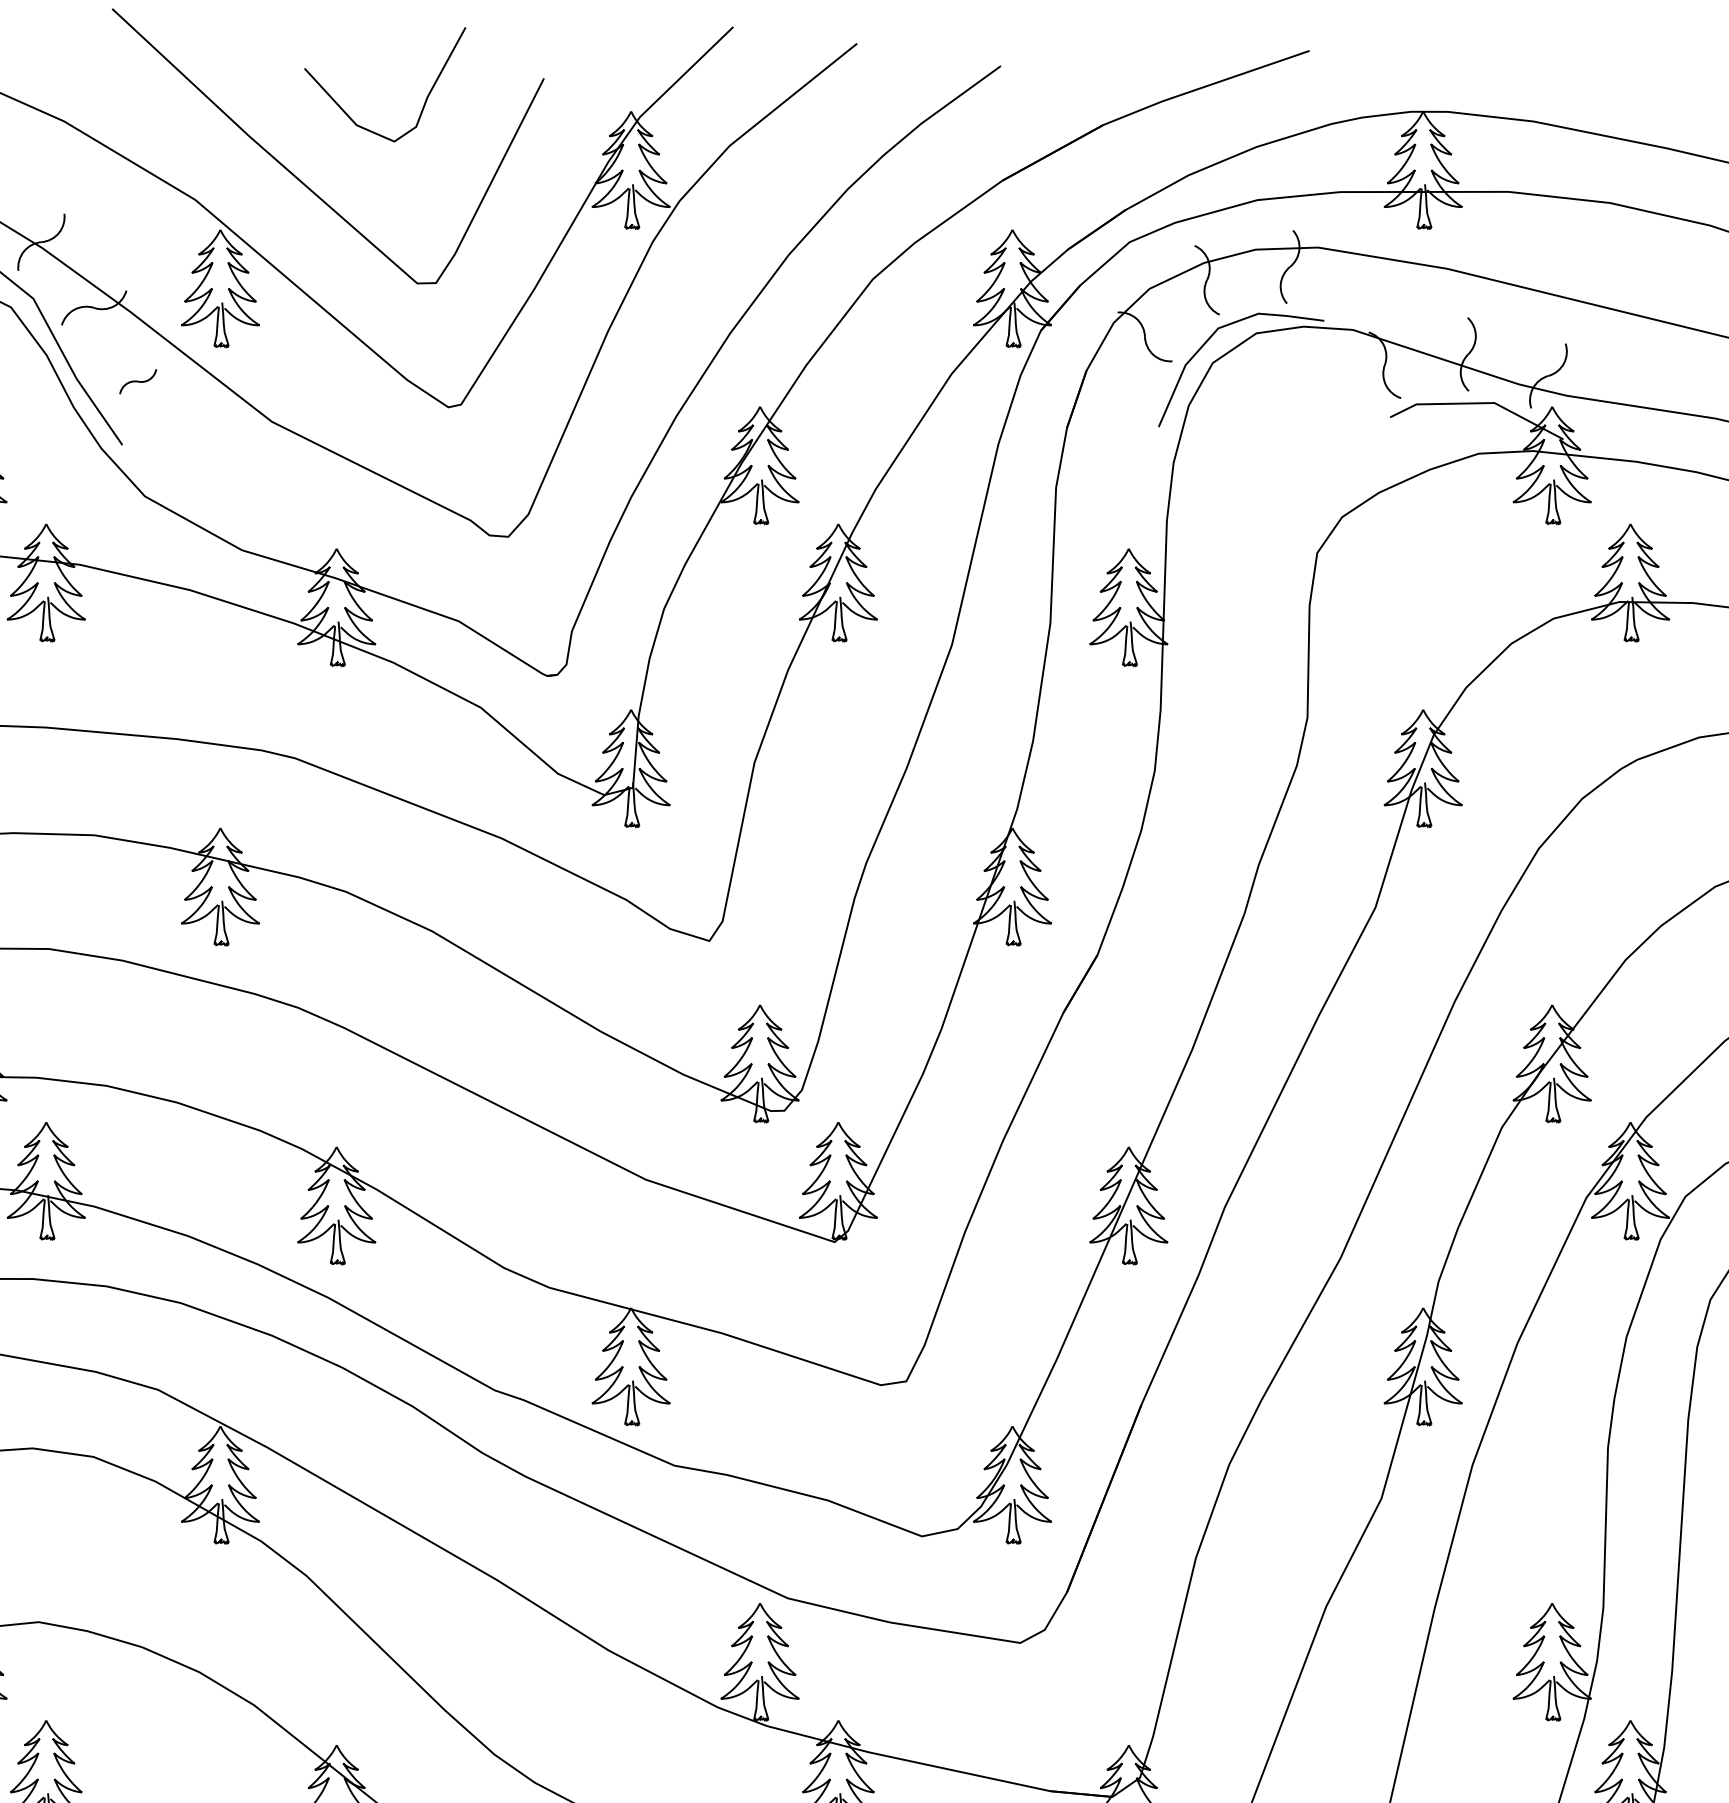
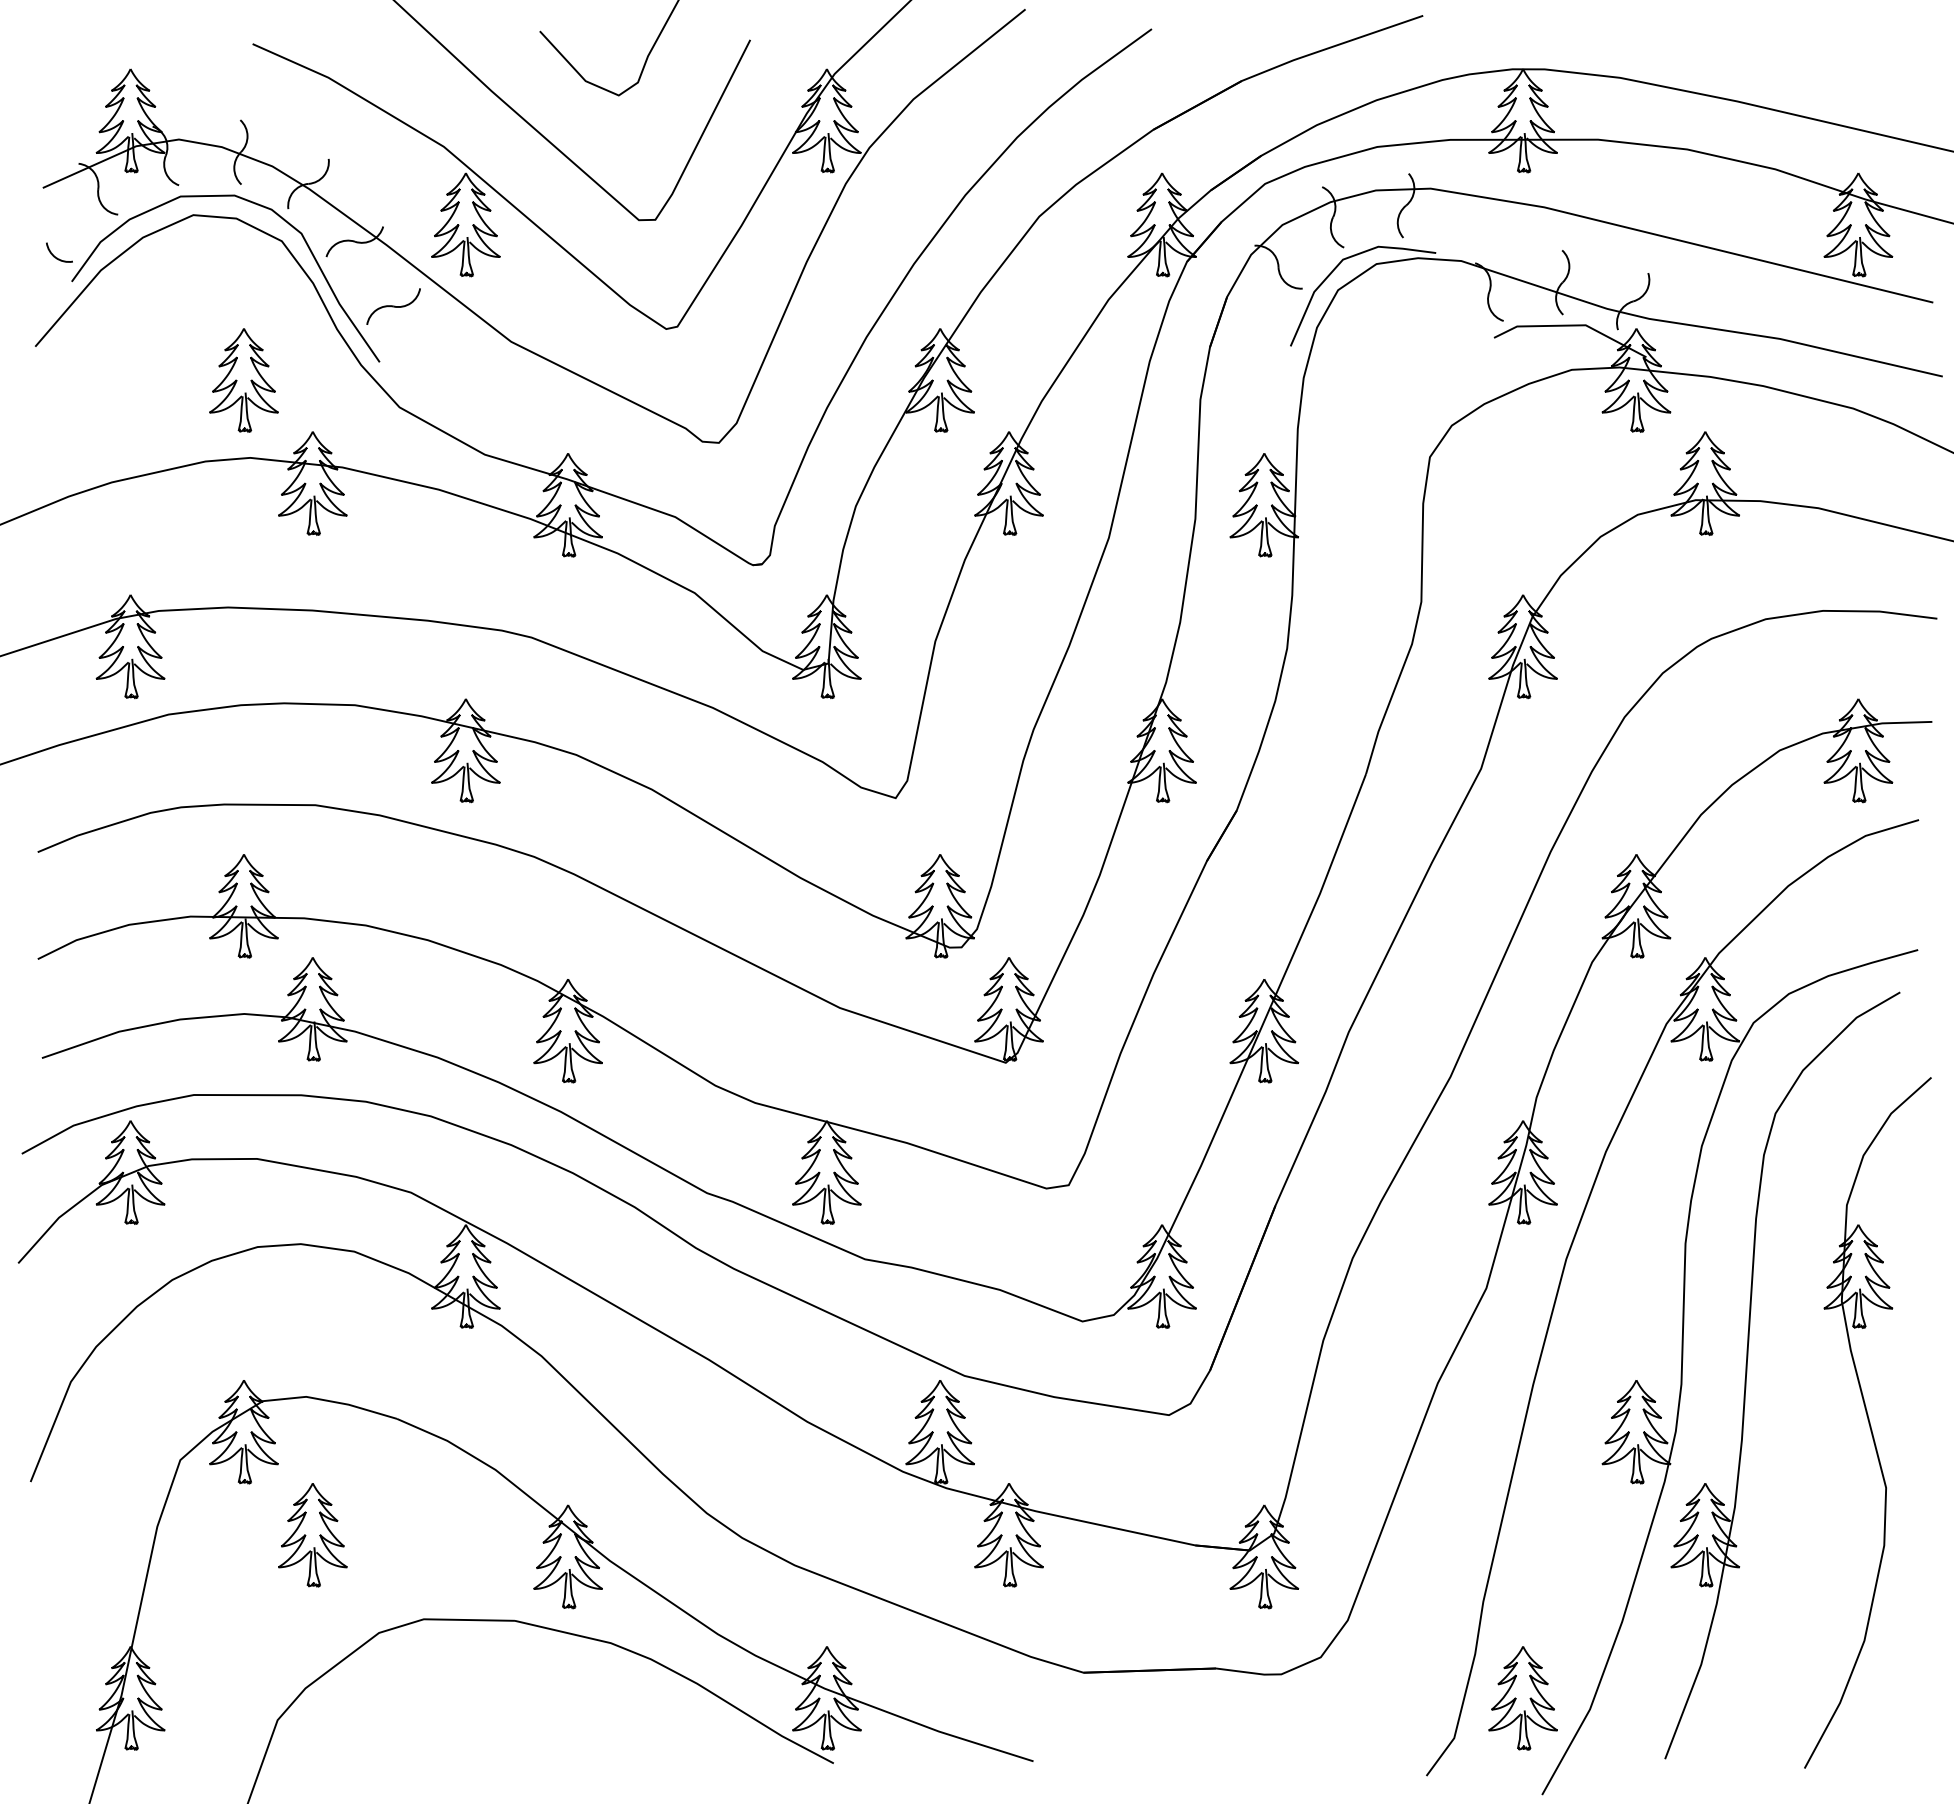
part: (138, 381) -> (393, 306), size x1.67

